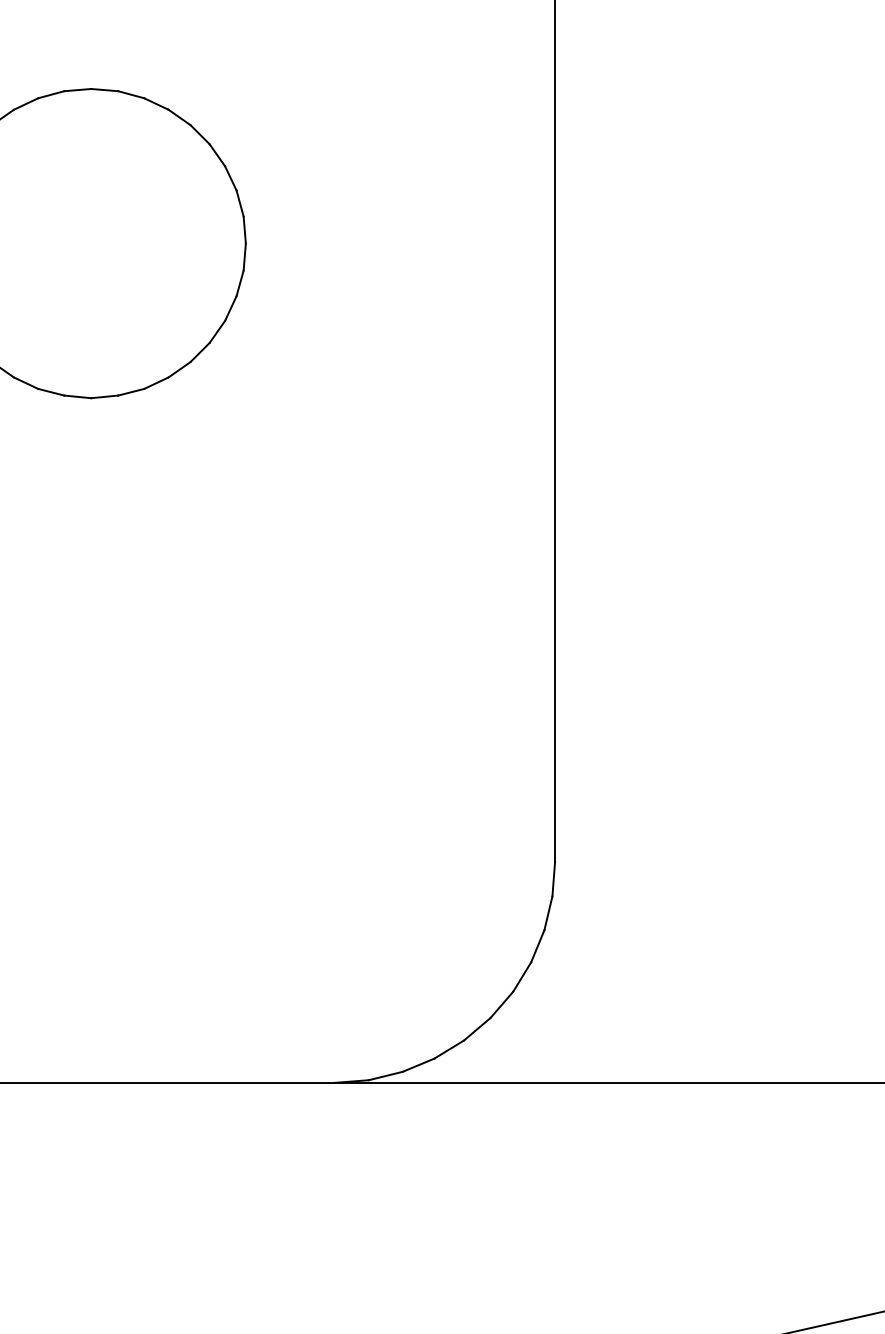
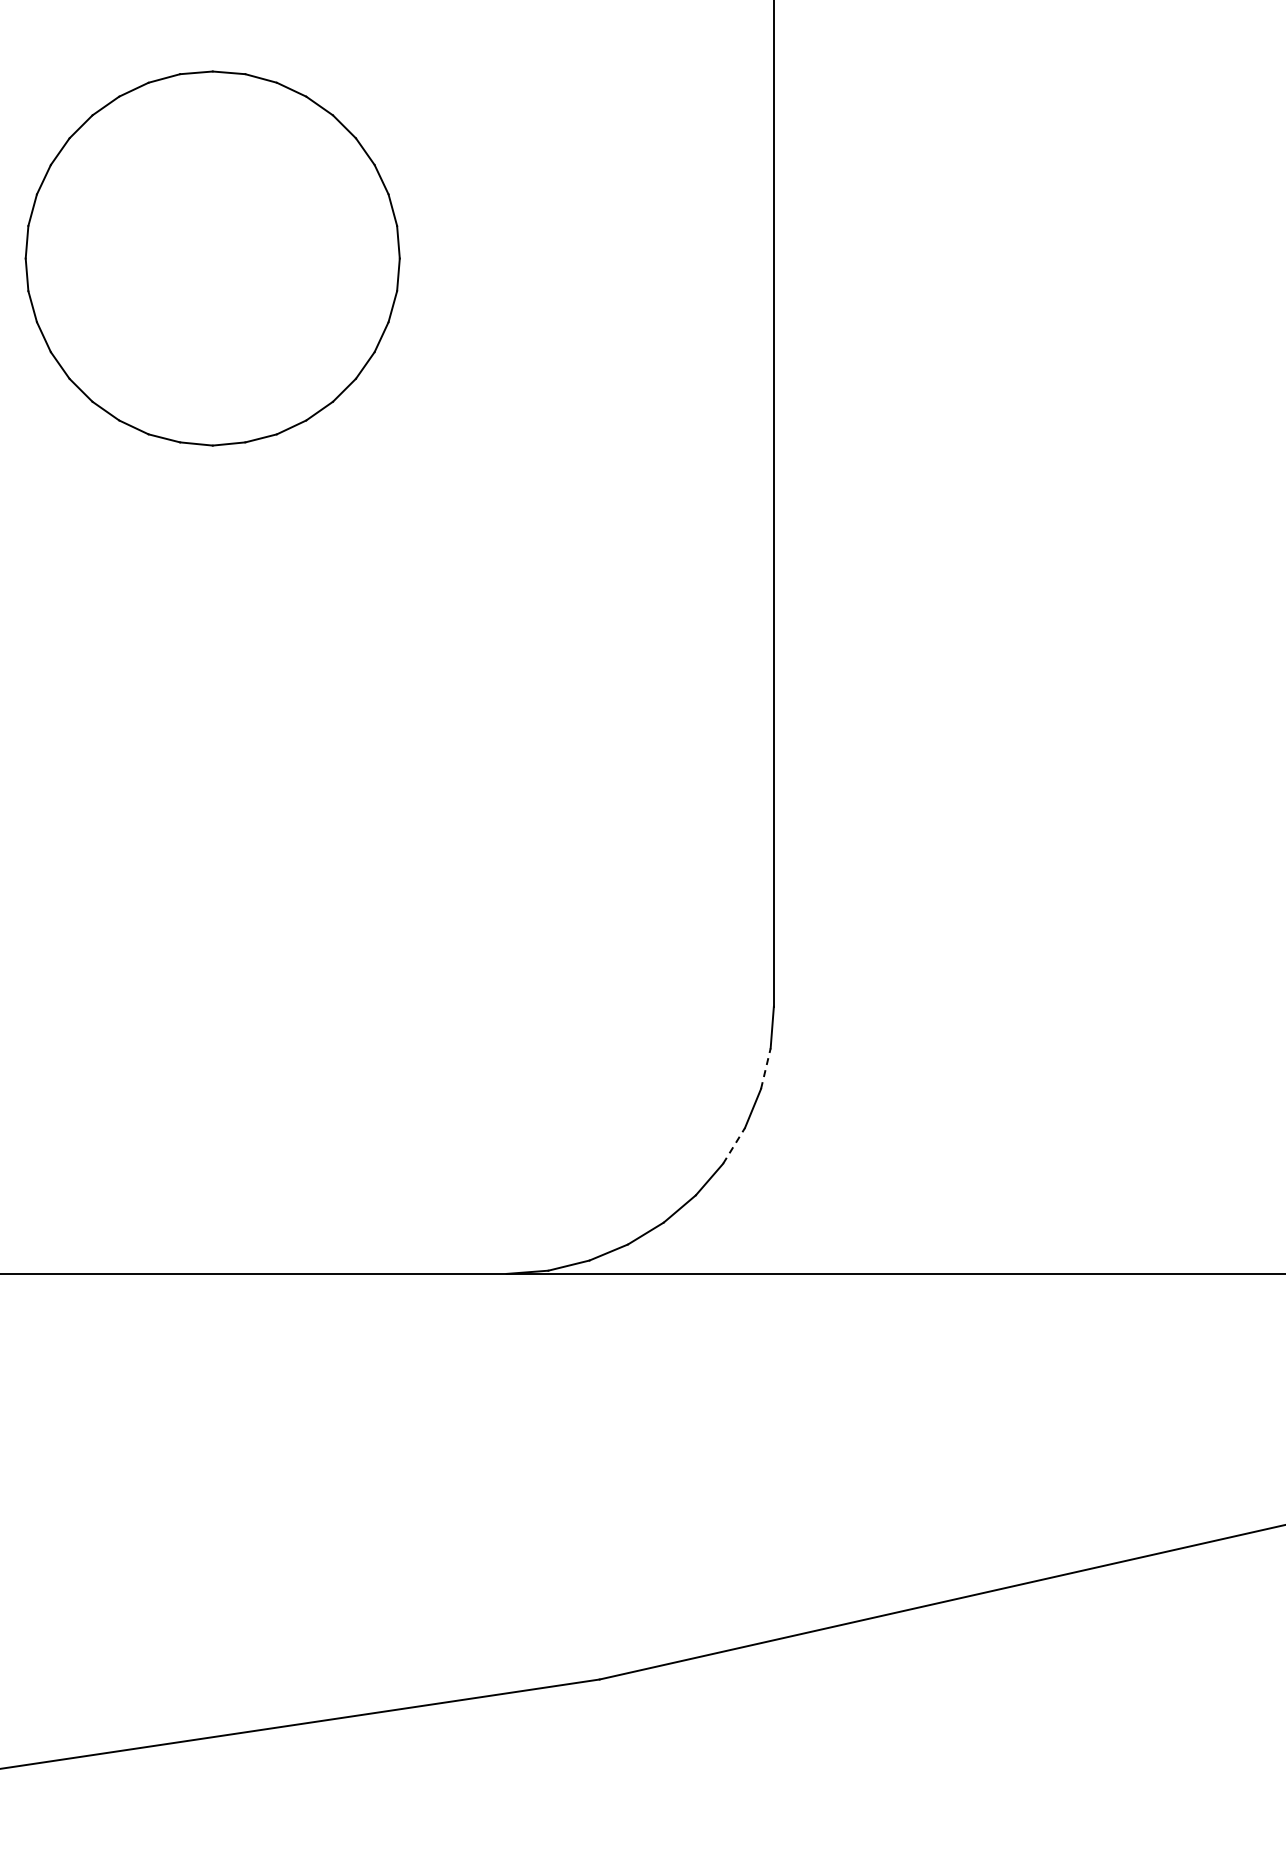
line: (548, 913) -> (765, 1068), solid -> dashed
line: (522, 976) -> (734, 1145), solid -> dashed

